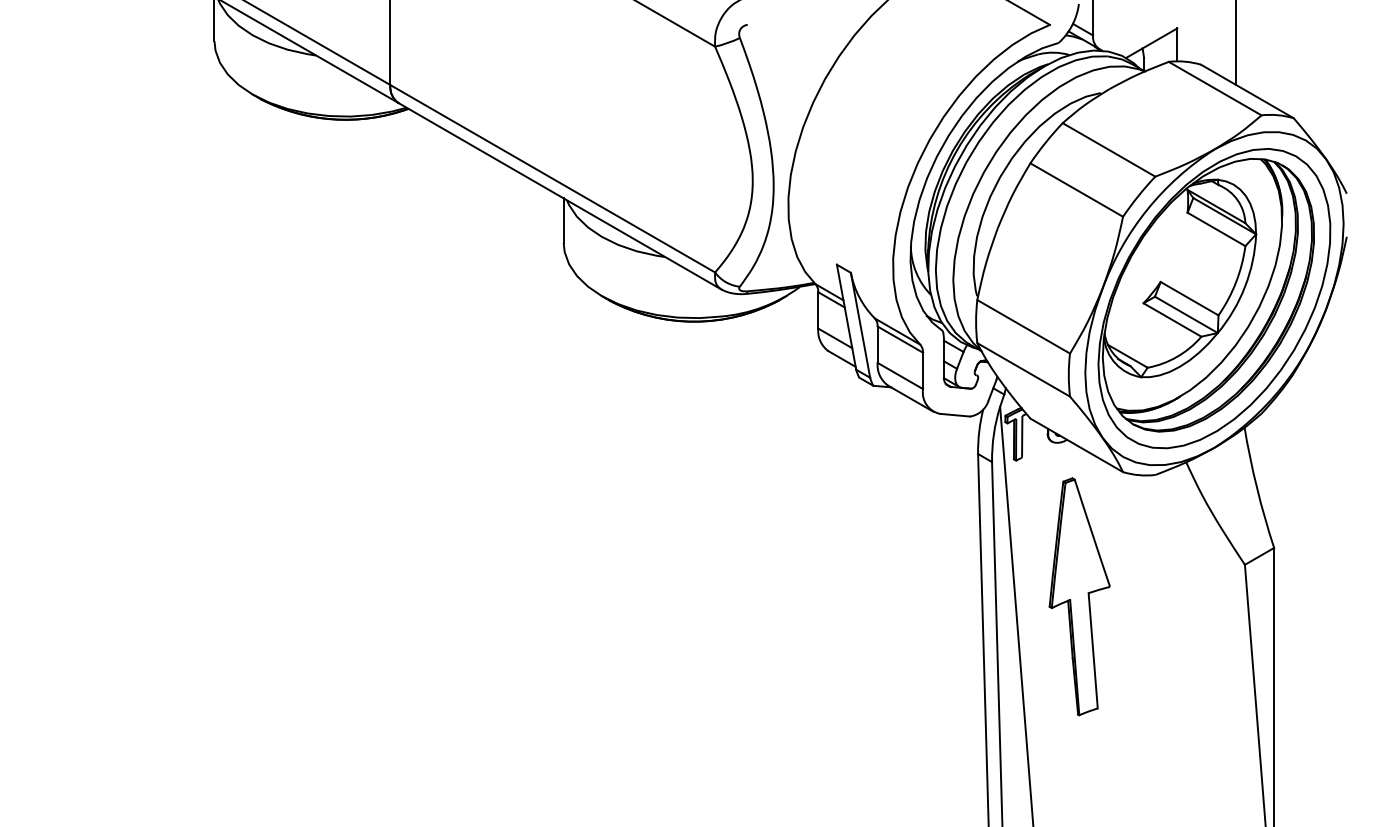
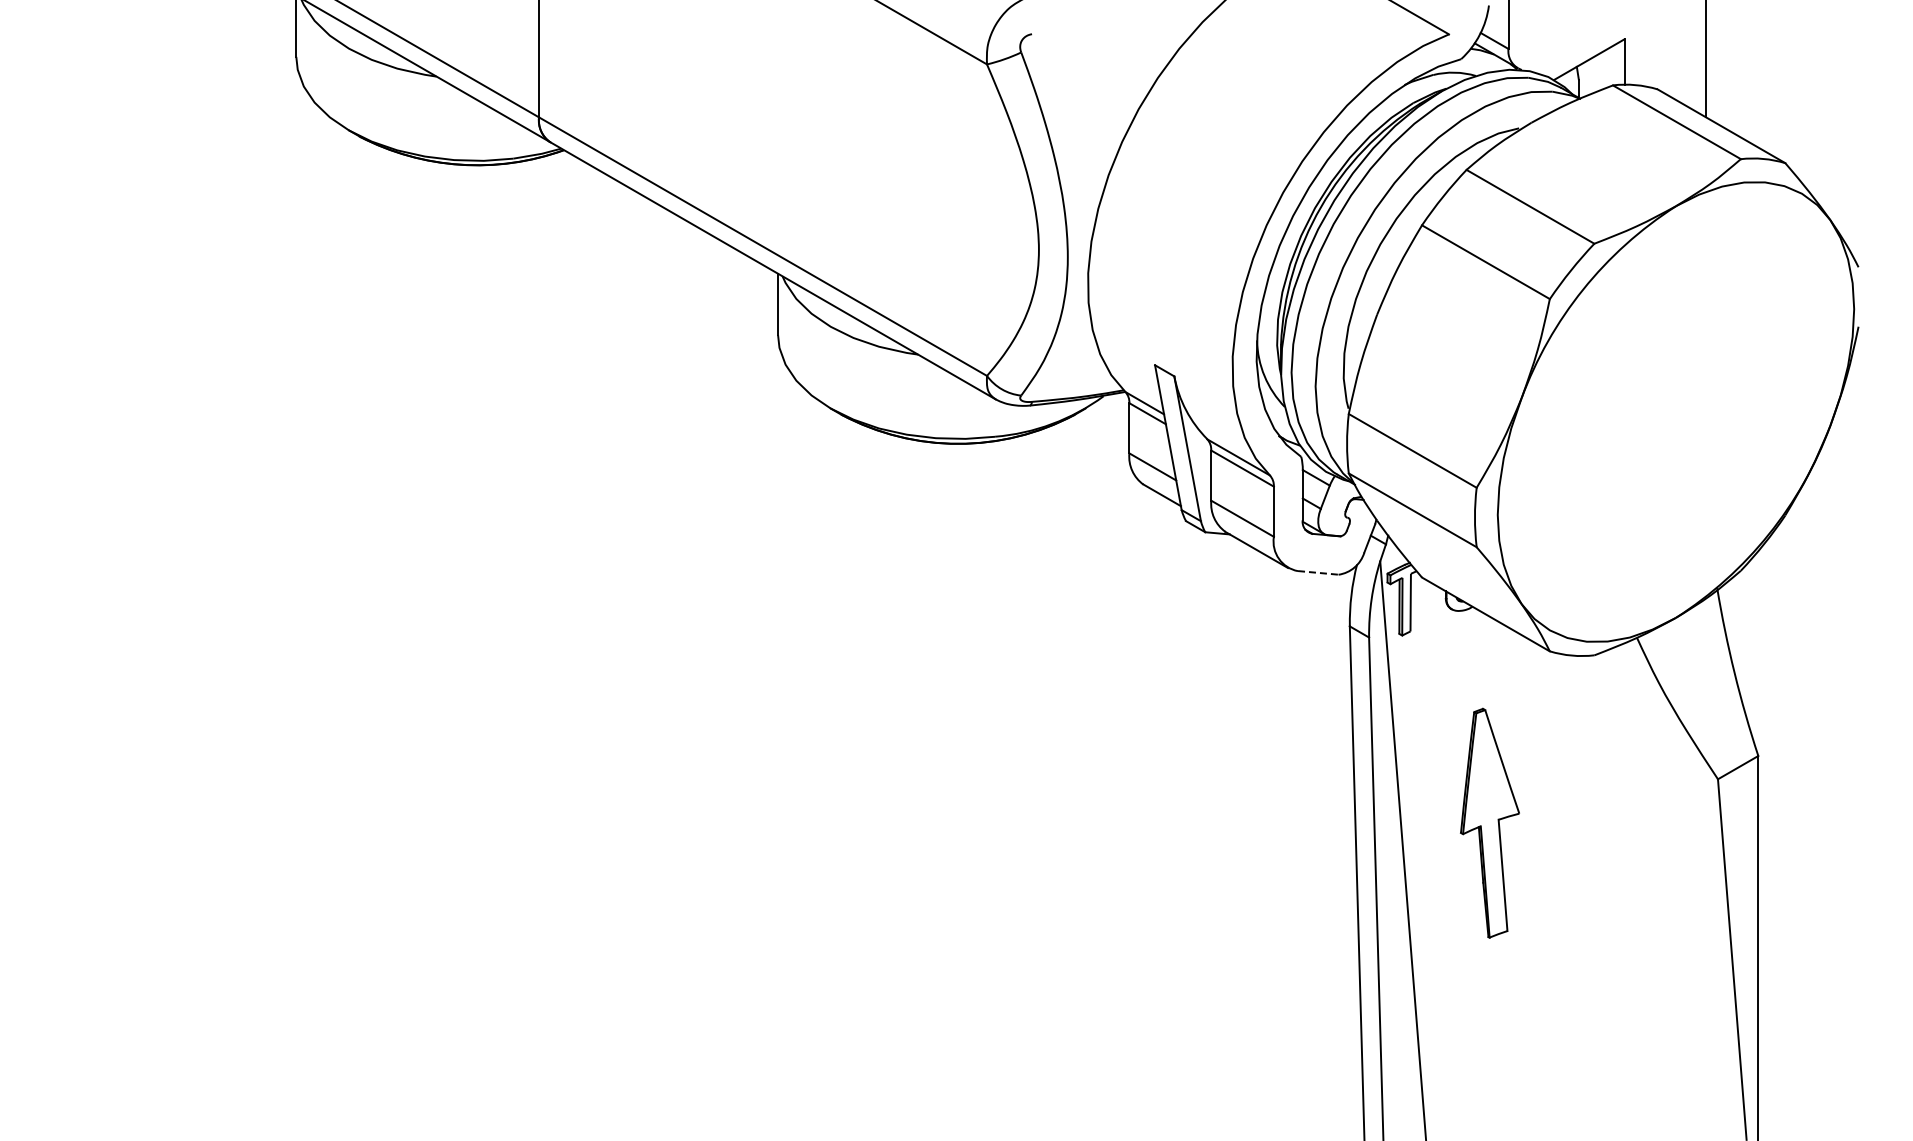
part: (1214, 298) -> (1675, 411), removed
line: (955, 414) -> (1318, 572), solid -> dashed
part: (1079, 596) -> (1489, 822), size x0.7

